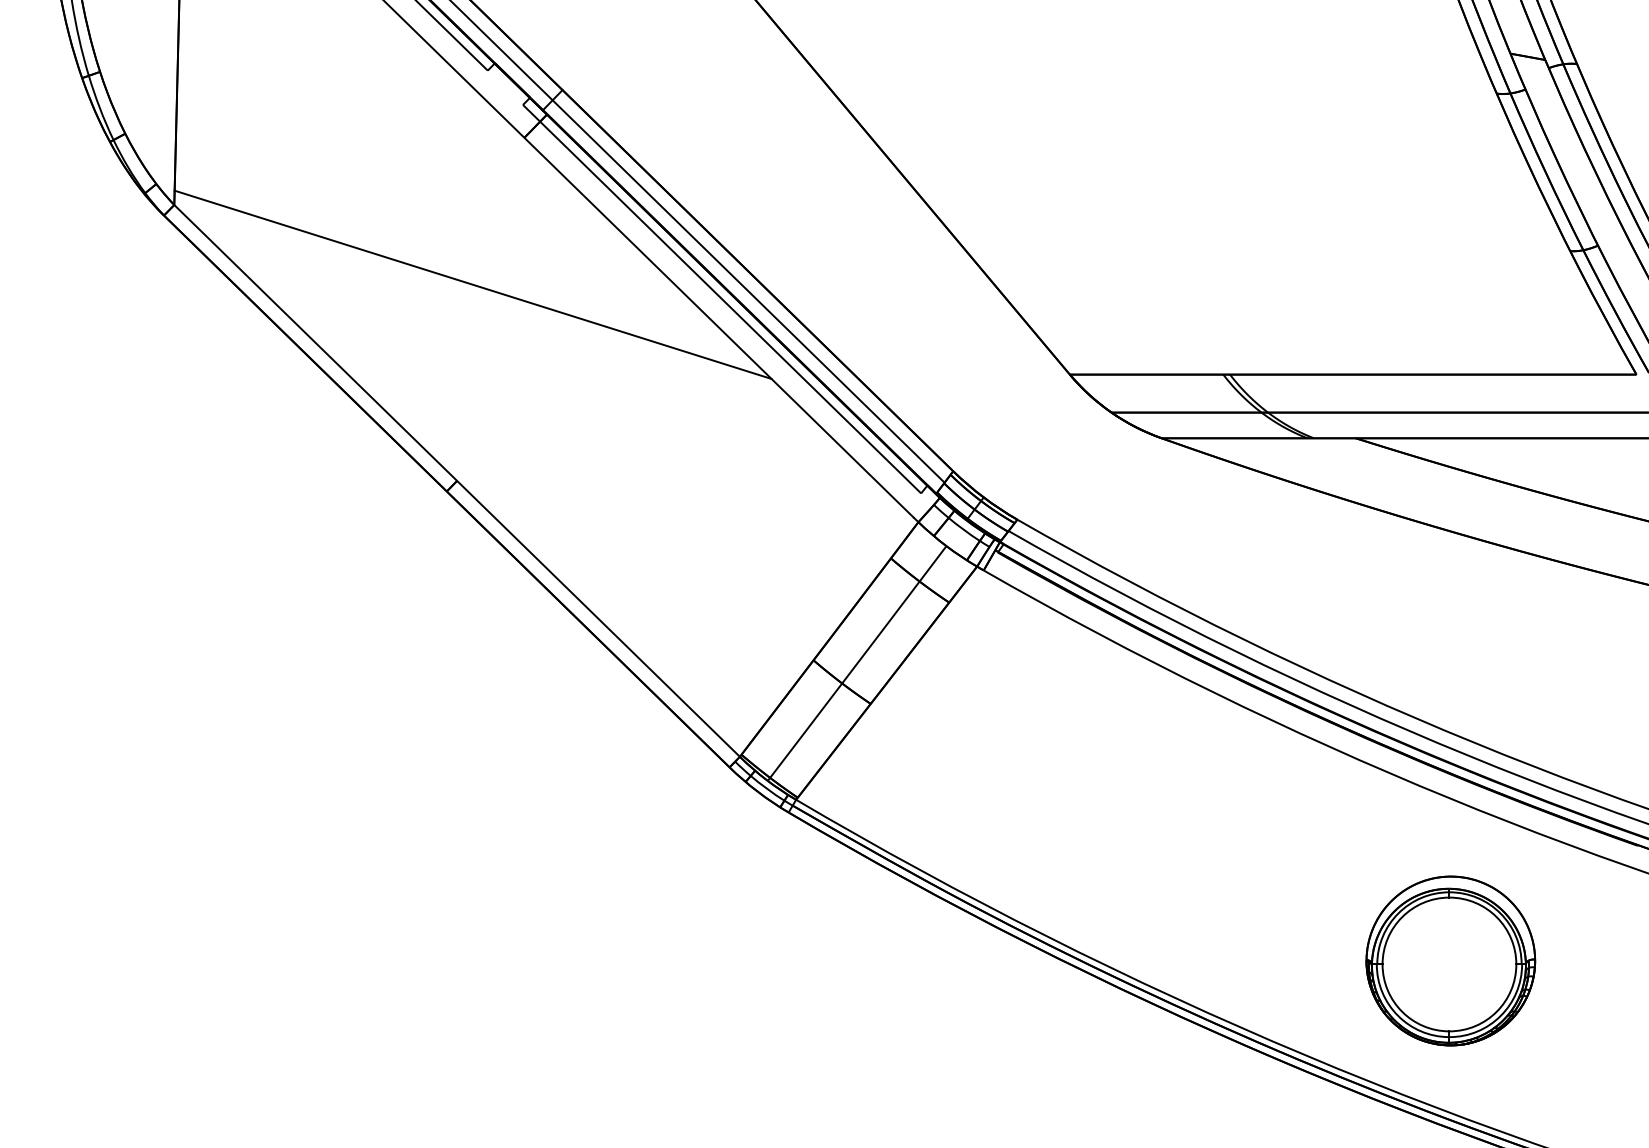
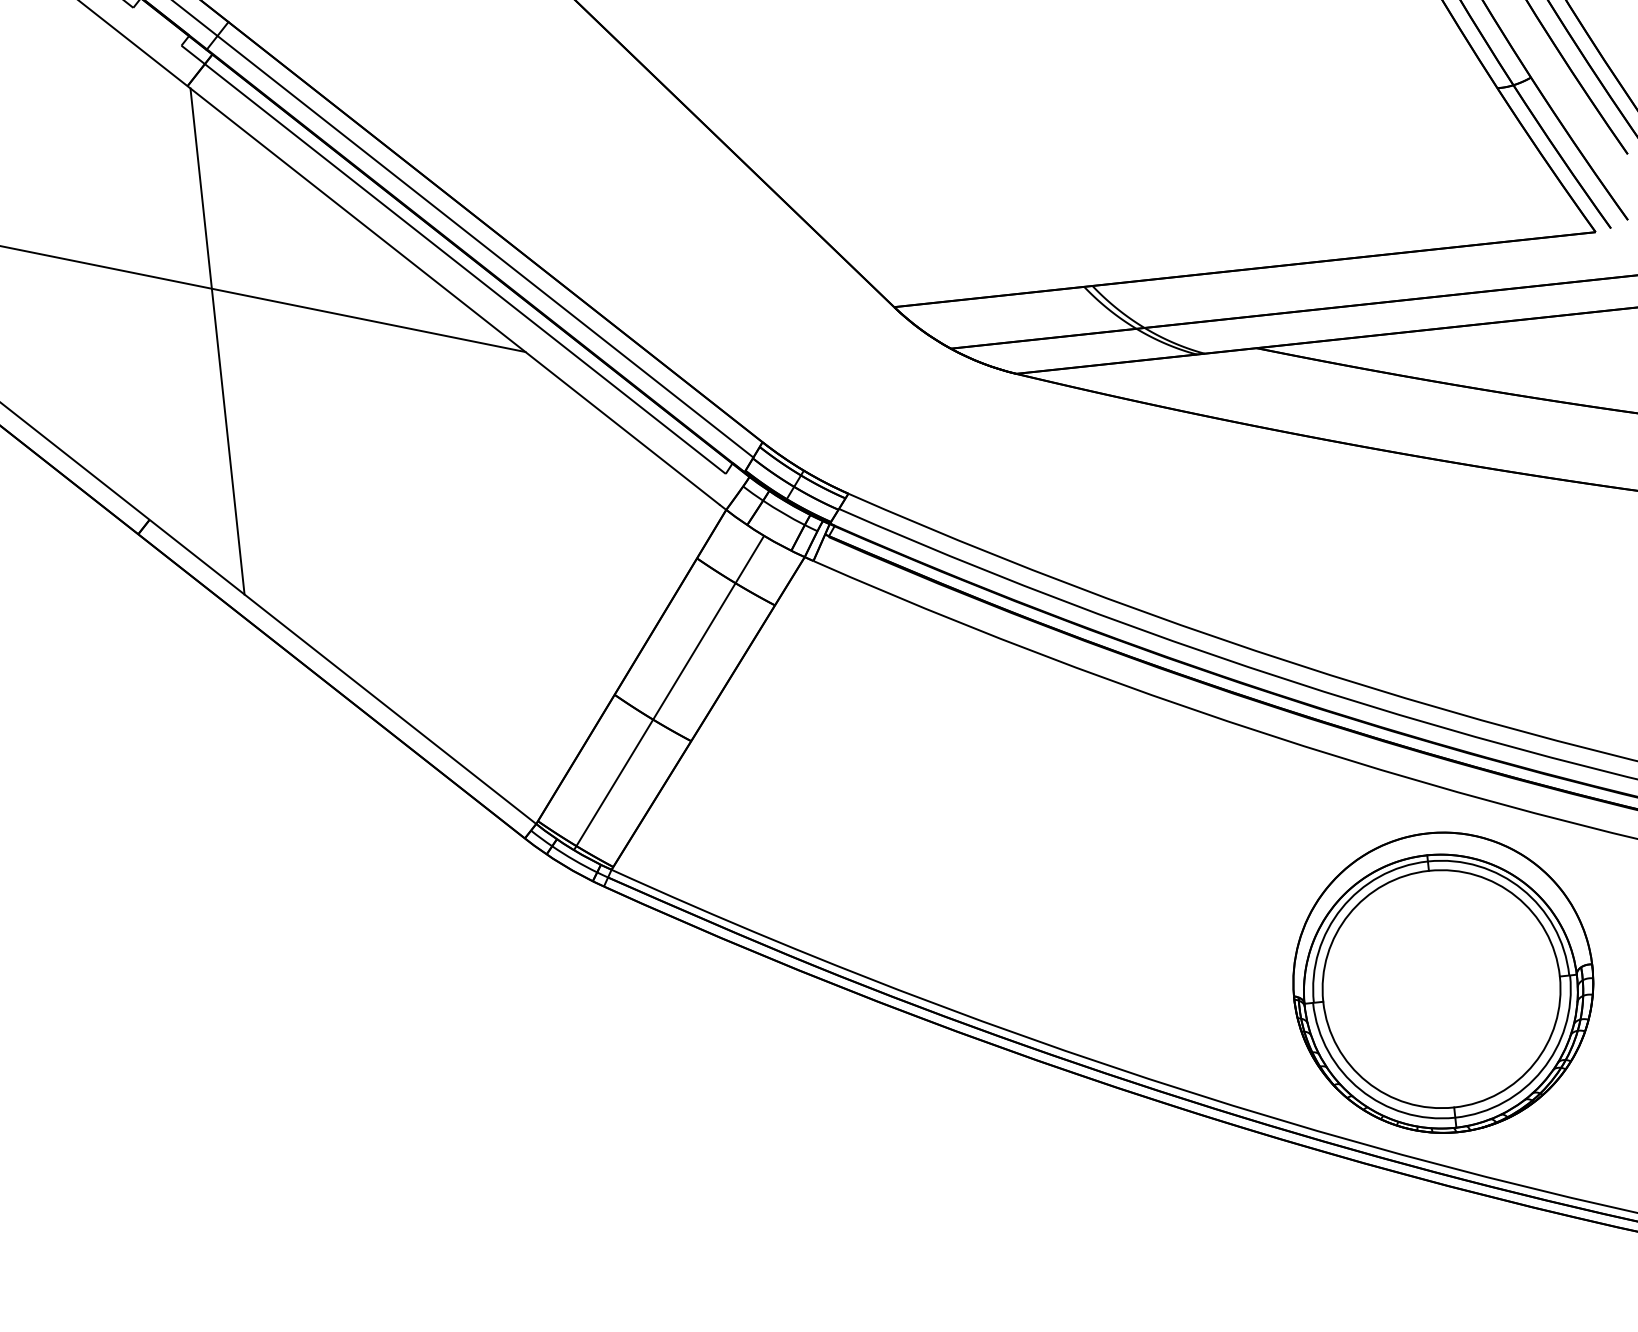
line: (526, 343) -> (217, 340), added
part: (1450, 960) -> (1442, 982), size x1.43

